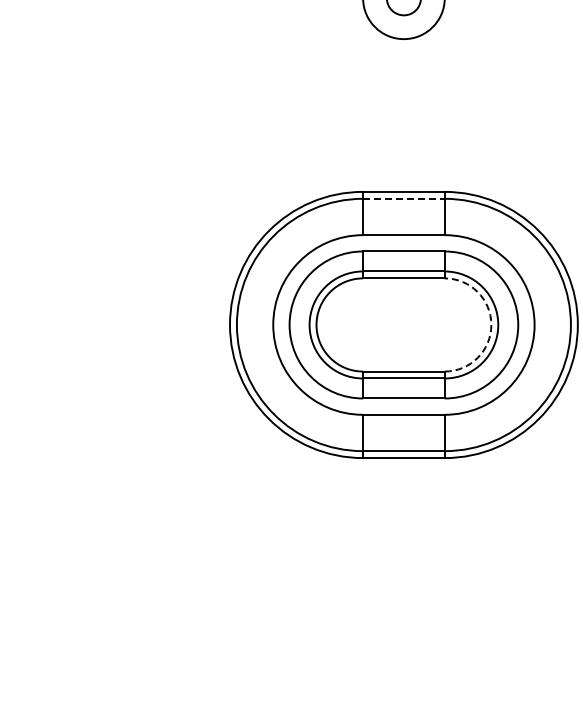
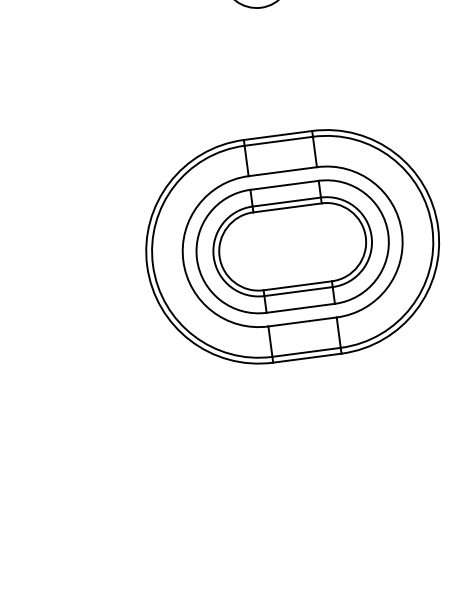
line: (403, 198) -> (278, 141), dashed -> solid
arc: (491, 324) -> (365, 236), dashed -> solid

